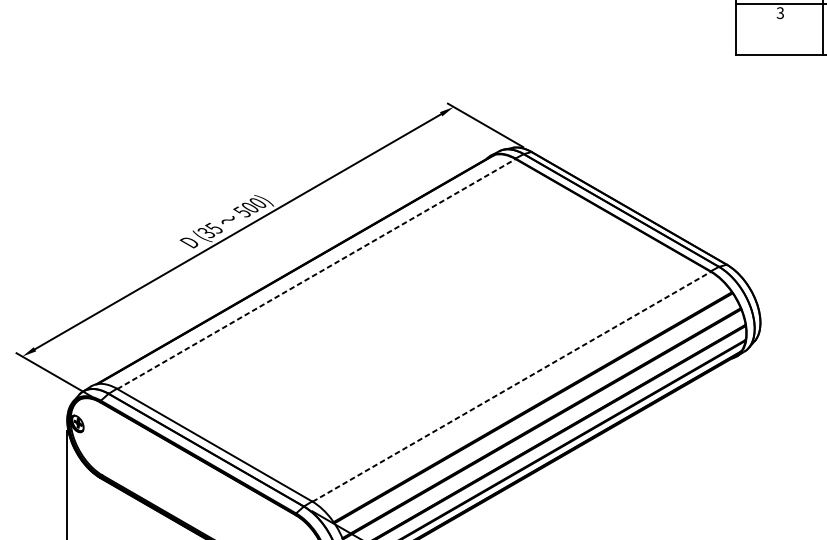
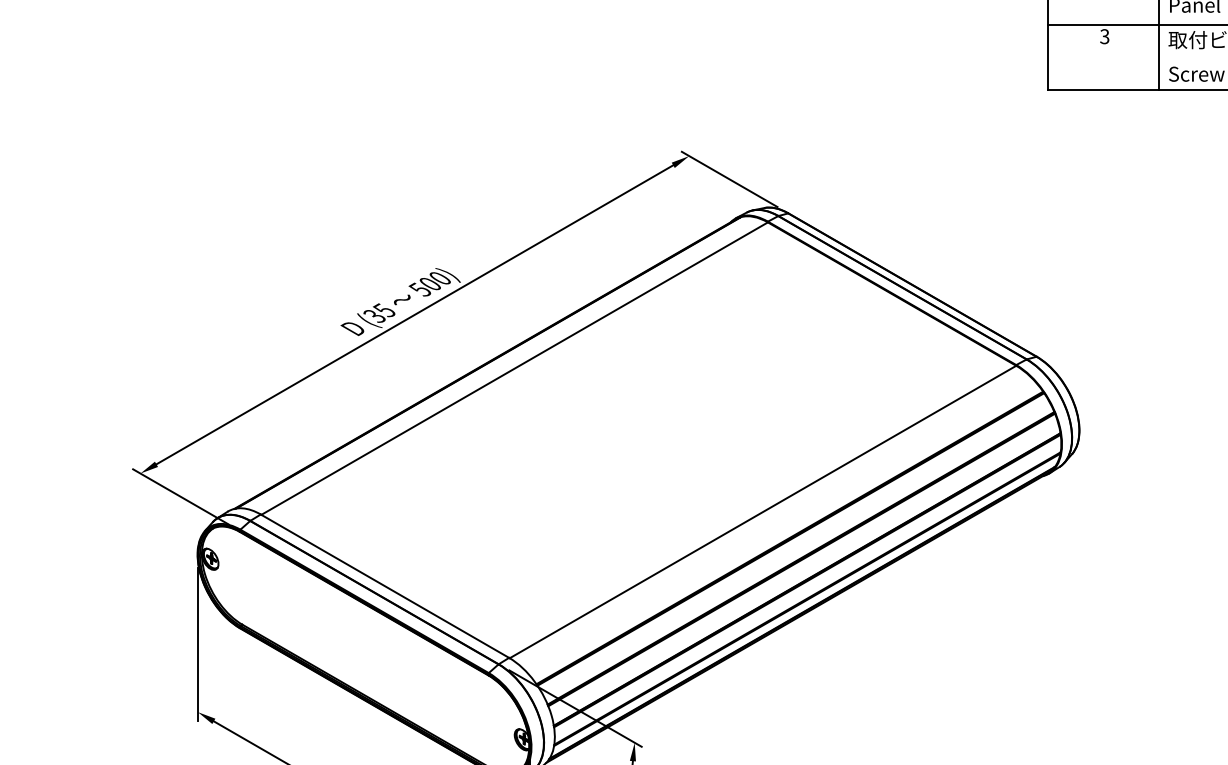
line: (317, 273) -> (515, 368), dashed -> solid
line: (512, 386) -> (763, 511), dashed -> solid

